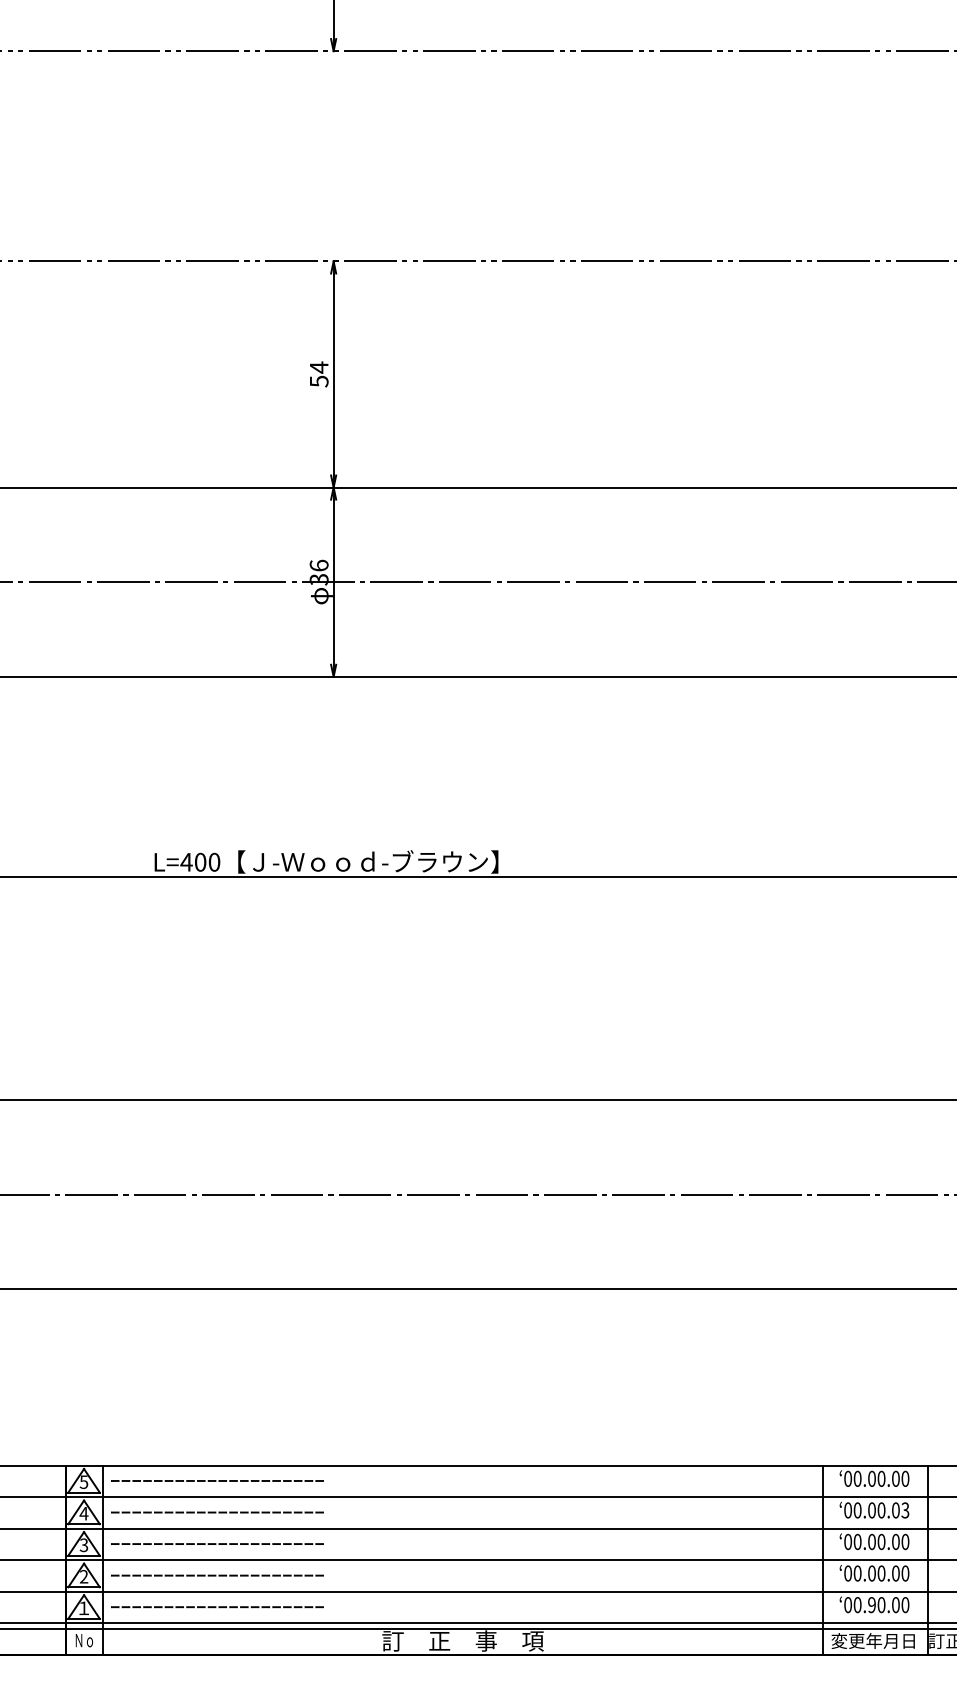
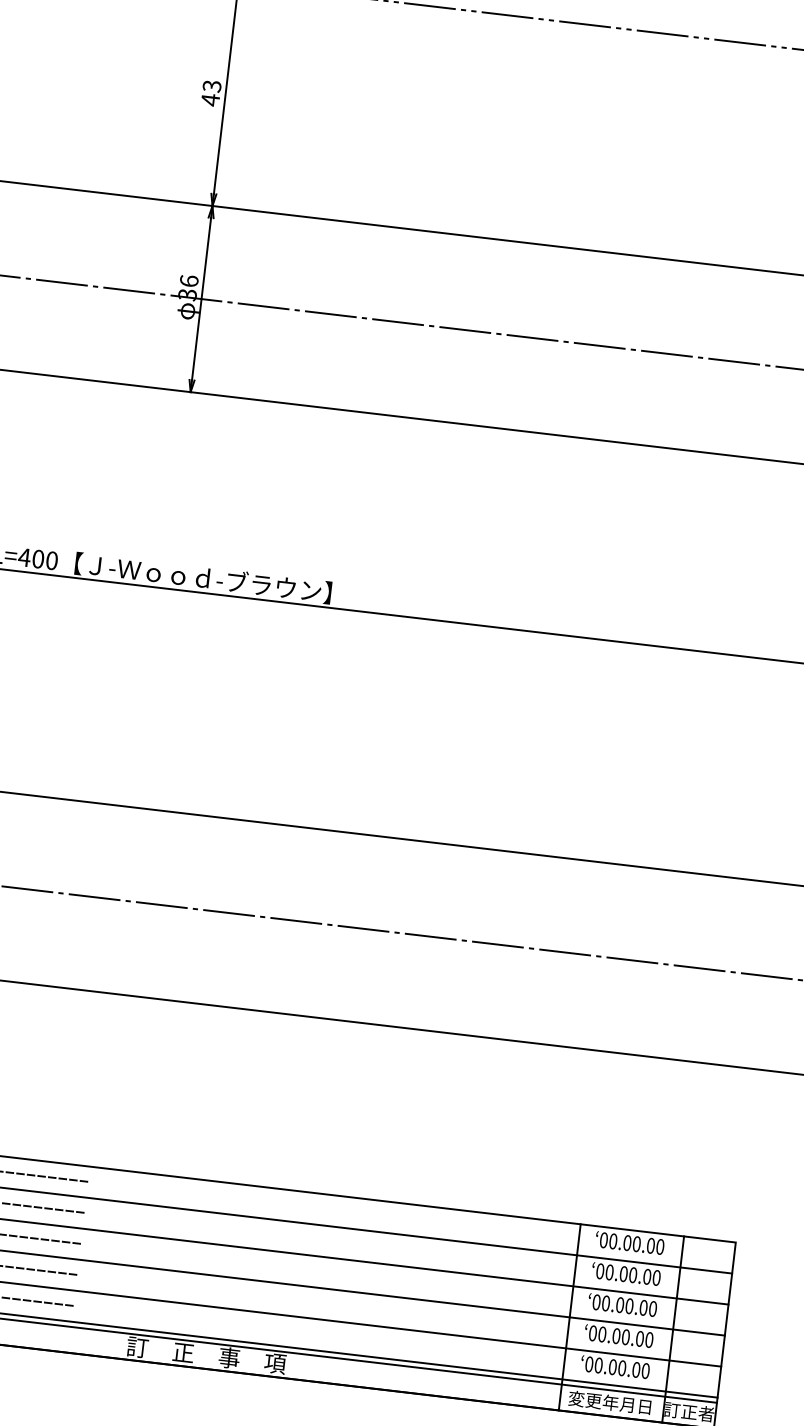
text: (318, 374) -> (210, 93), 54 -> 43
text: (905, 1510) -> (656, 1278), 00.00.03 -> 00.00.00
text: (871, 1605) -> (612, 1367), 00.90.00 -> 00.00.00

